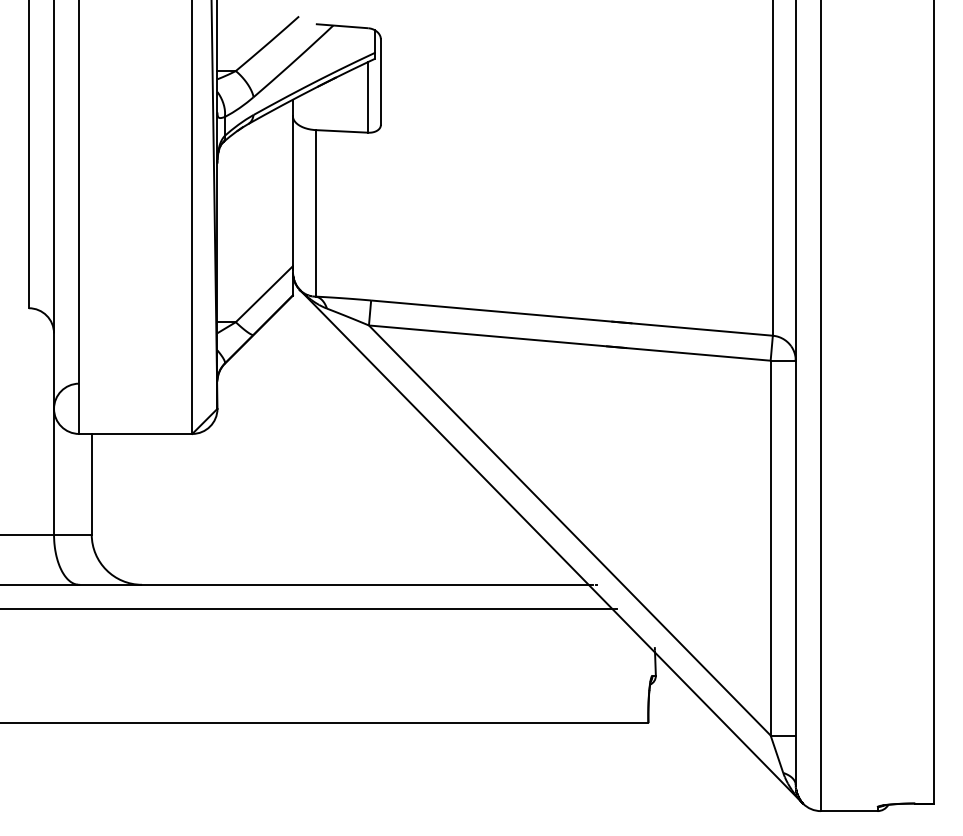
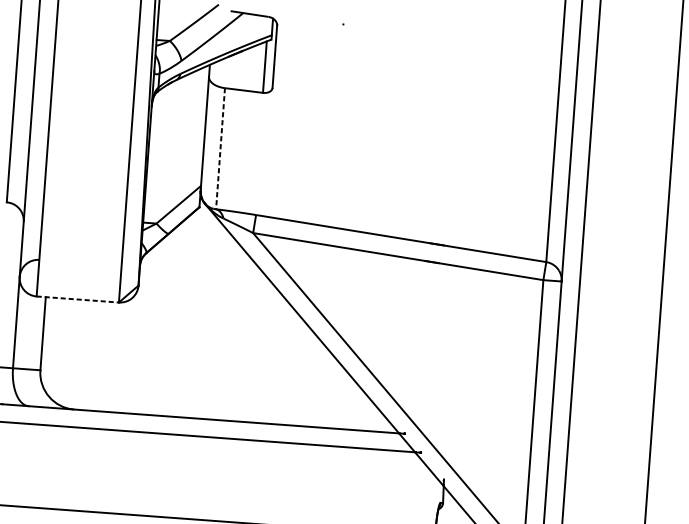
line: (315, 213) -> (220, 148), solid -> dashed
line: (135, 433) -> (77, 299), solid -> dashed

